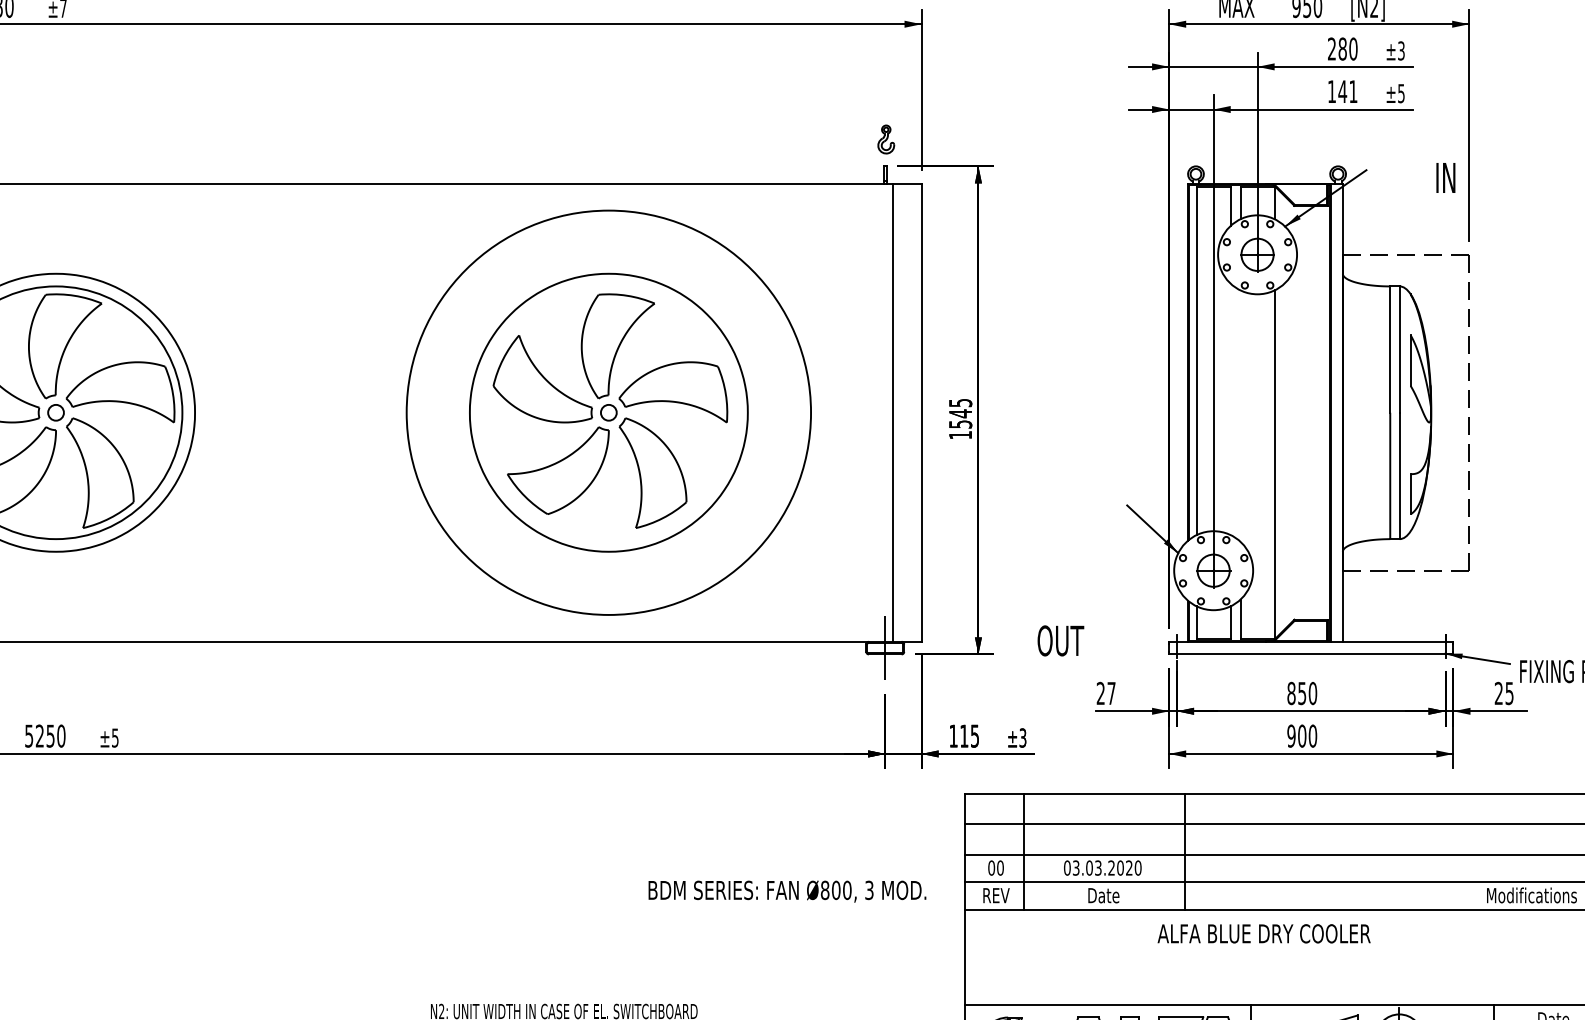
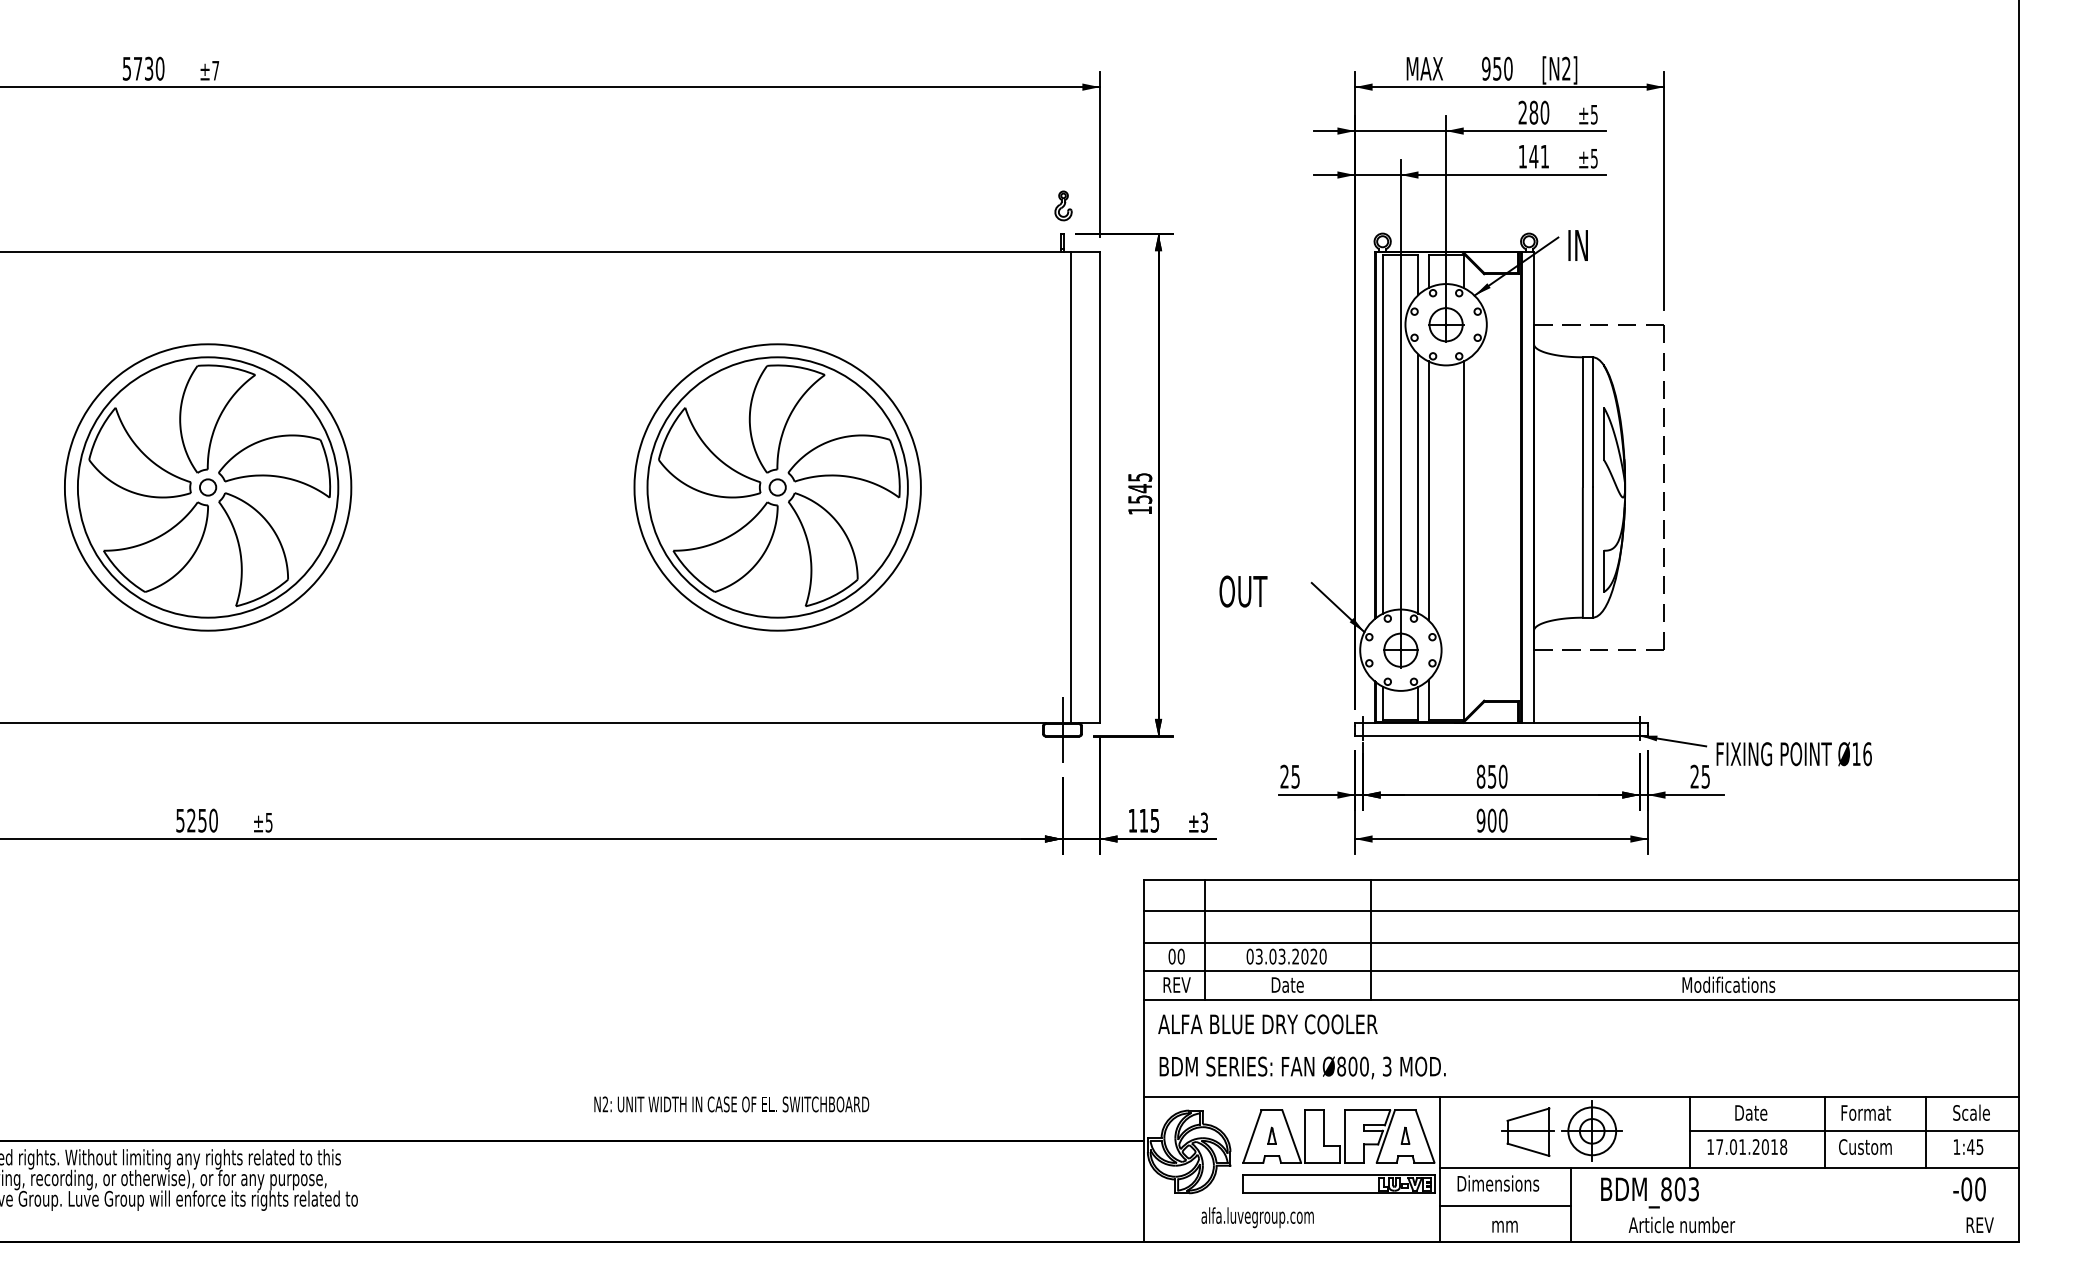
text: (1401, 49) -> (1594, 113), ±3 -> ±5
text: (1445, 177) -> (1577, 245), moved
line: (1230, 408) -> (1418, 483), added
circle: (608, 412) -> (777, 487), size x0.62
line: (1240, 415) -> (1428, 490), added
text: (1060, 640) -> (1243, 591), moved
text: (1111, 693) -> (1295, 776), 27 -> 25
text: (787, 891) -> (1302, 1067), moved
text: (1263, 933) -> (1267, 1024), moved

